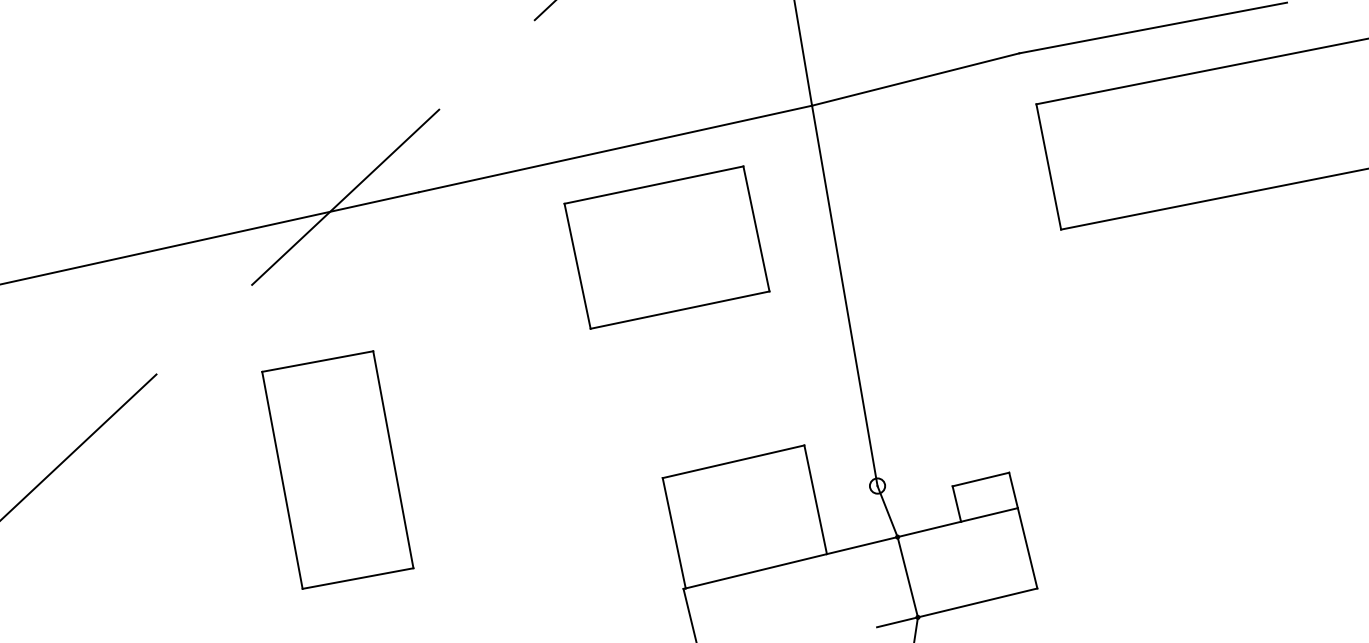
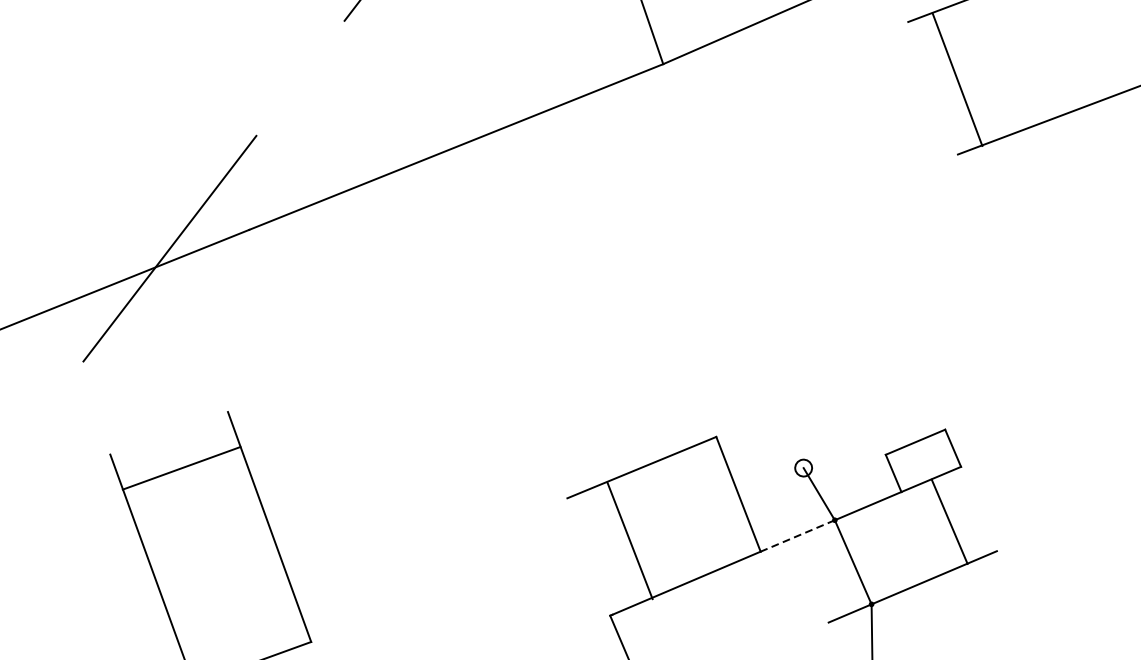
line: (1048, 166) -> (957, 79), moved
part: (666, 247) -> (529, 245), removed
line: (844, 295) -> (733, 265), removed
line: (317, 361) -> (181, 468), moved
line: (673, 533) -> (629, 541), moved
line: (861, 545) -> (796, 535), solid -> dashed
line: (1027, 548) -> (949, 521), moved

